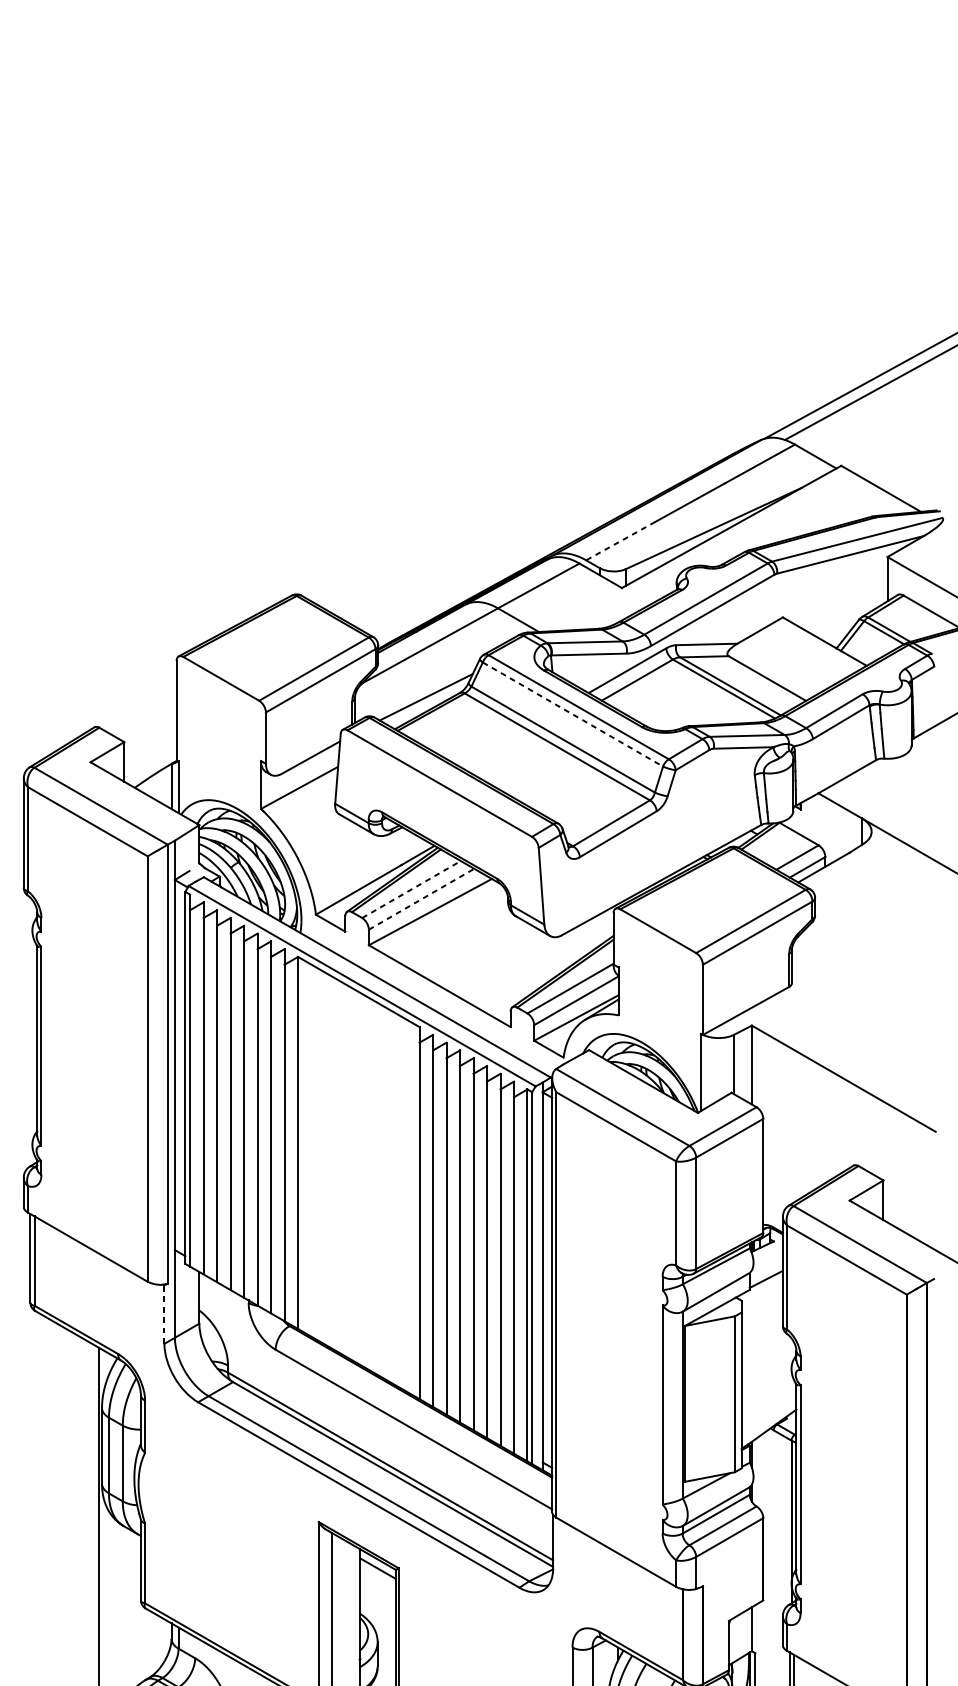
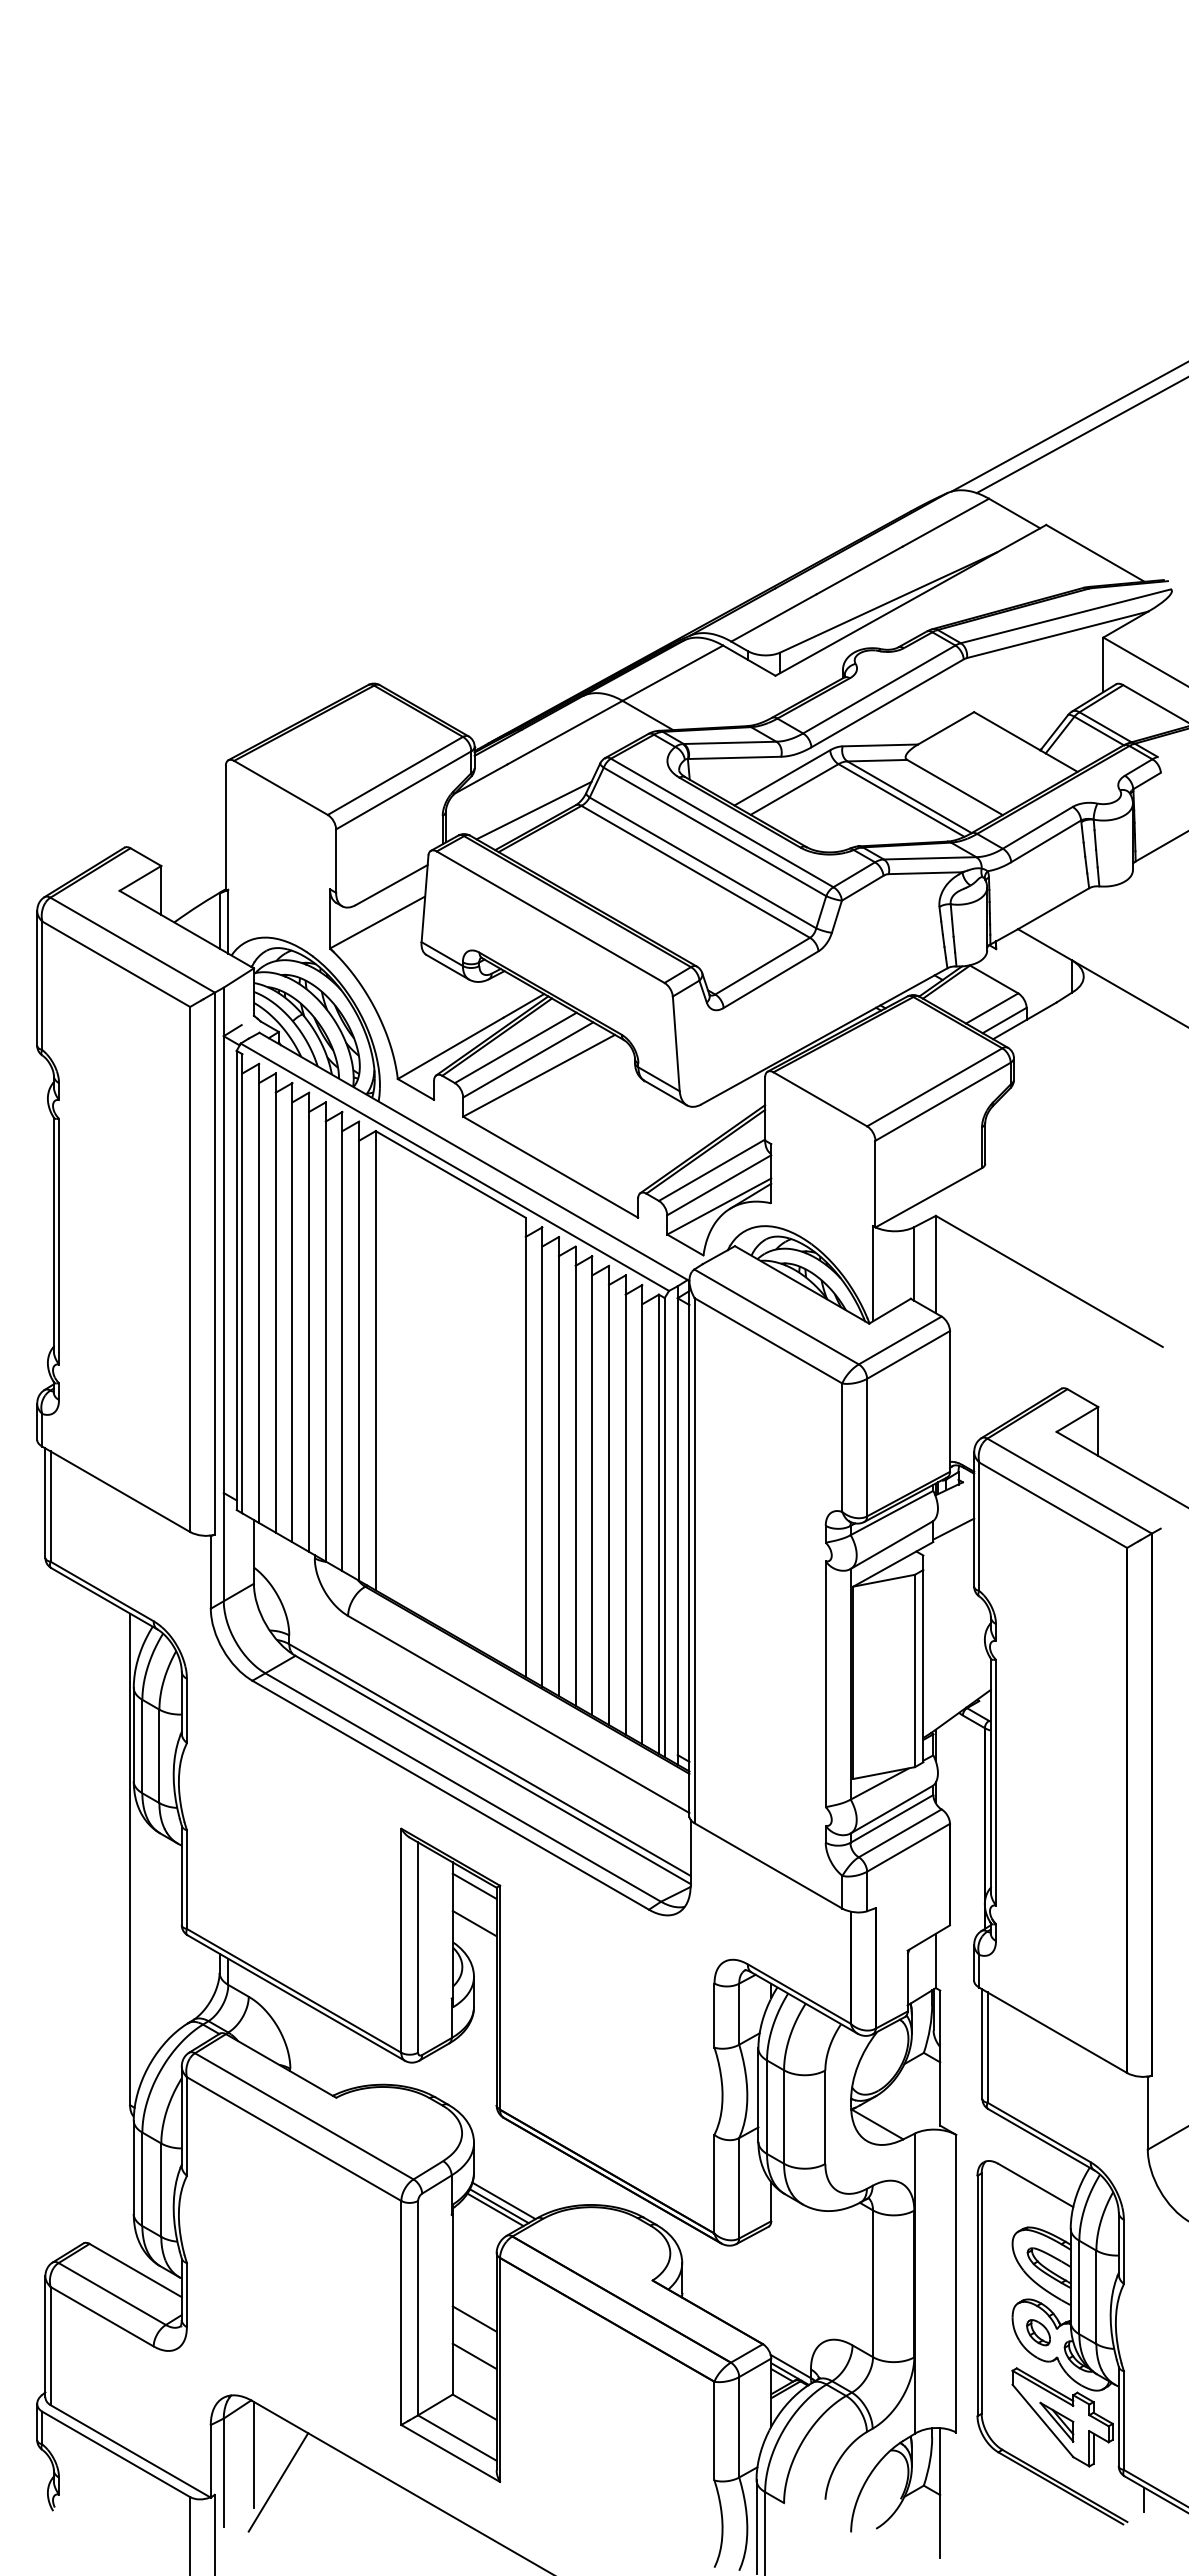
line: (621, 540) -> (774, 617), dashed -> solid
line: (573, 714) -> (715, 832), dashed -> solid
line: (412, 889) -> (516, 1047), dashed -> solid
line: (421, 898) -> (528, 1059), dashed -> solid
line: (164, 1313) -> (210, 1571), dashed -> solid
line: (378, 1598) -> (474, 1923), added

